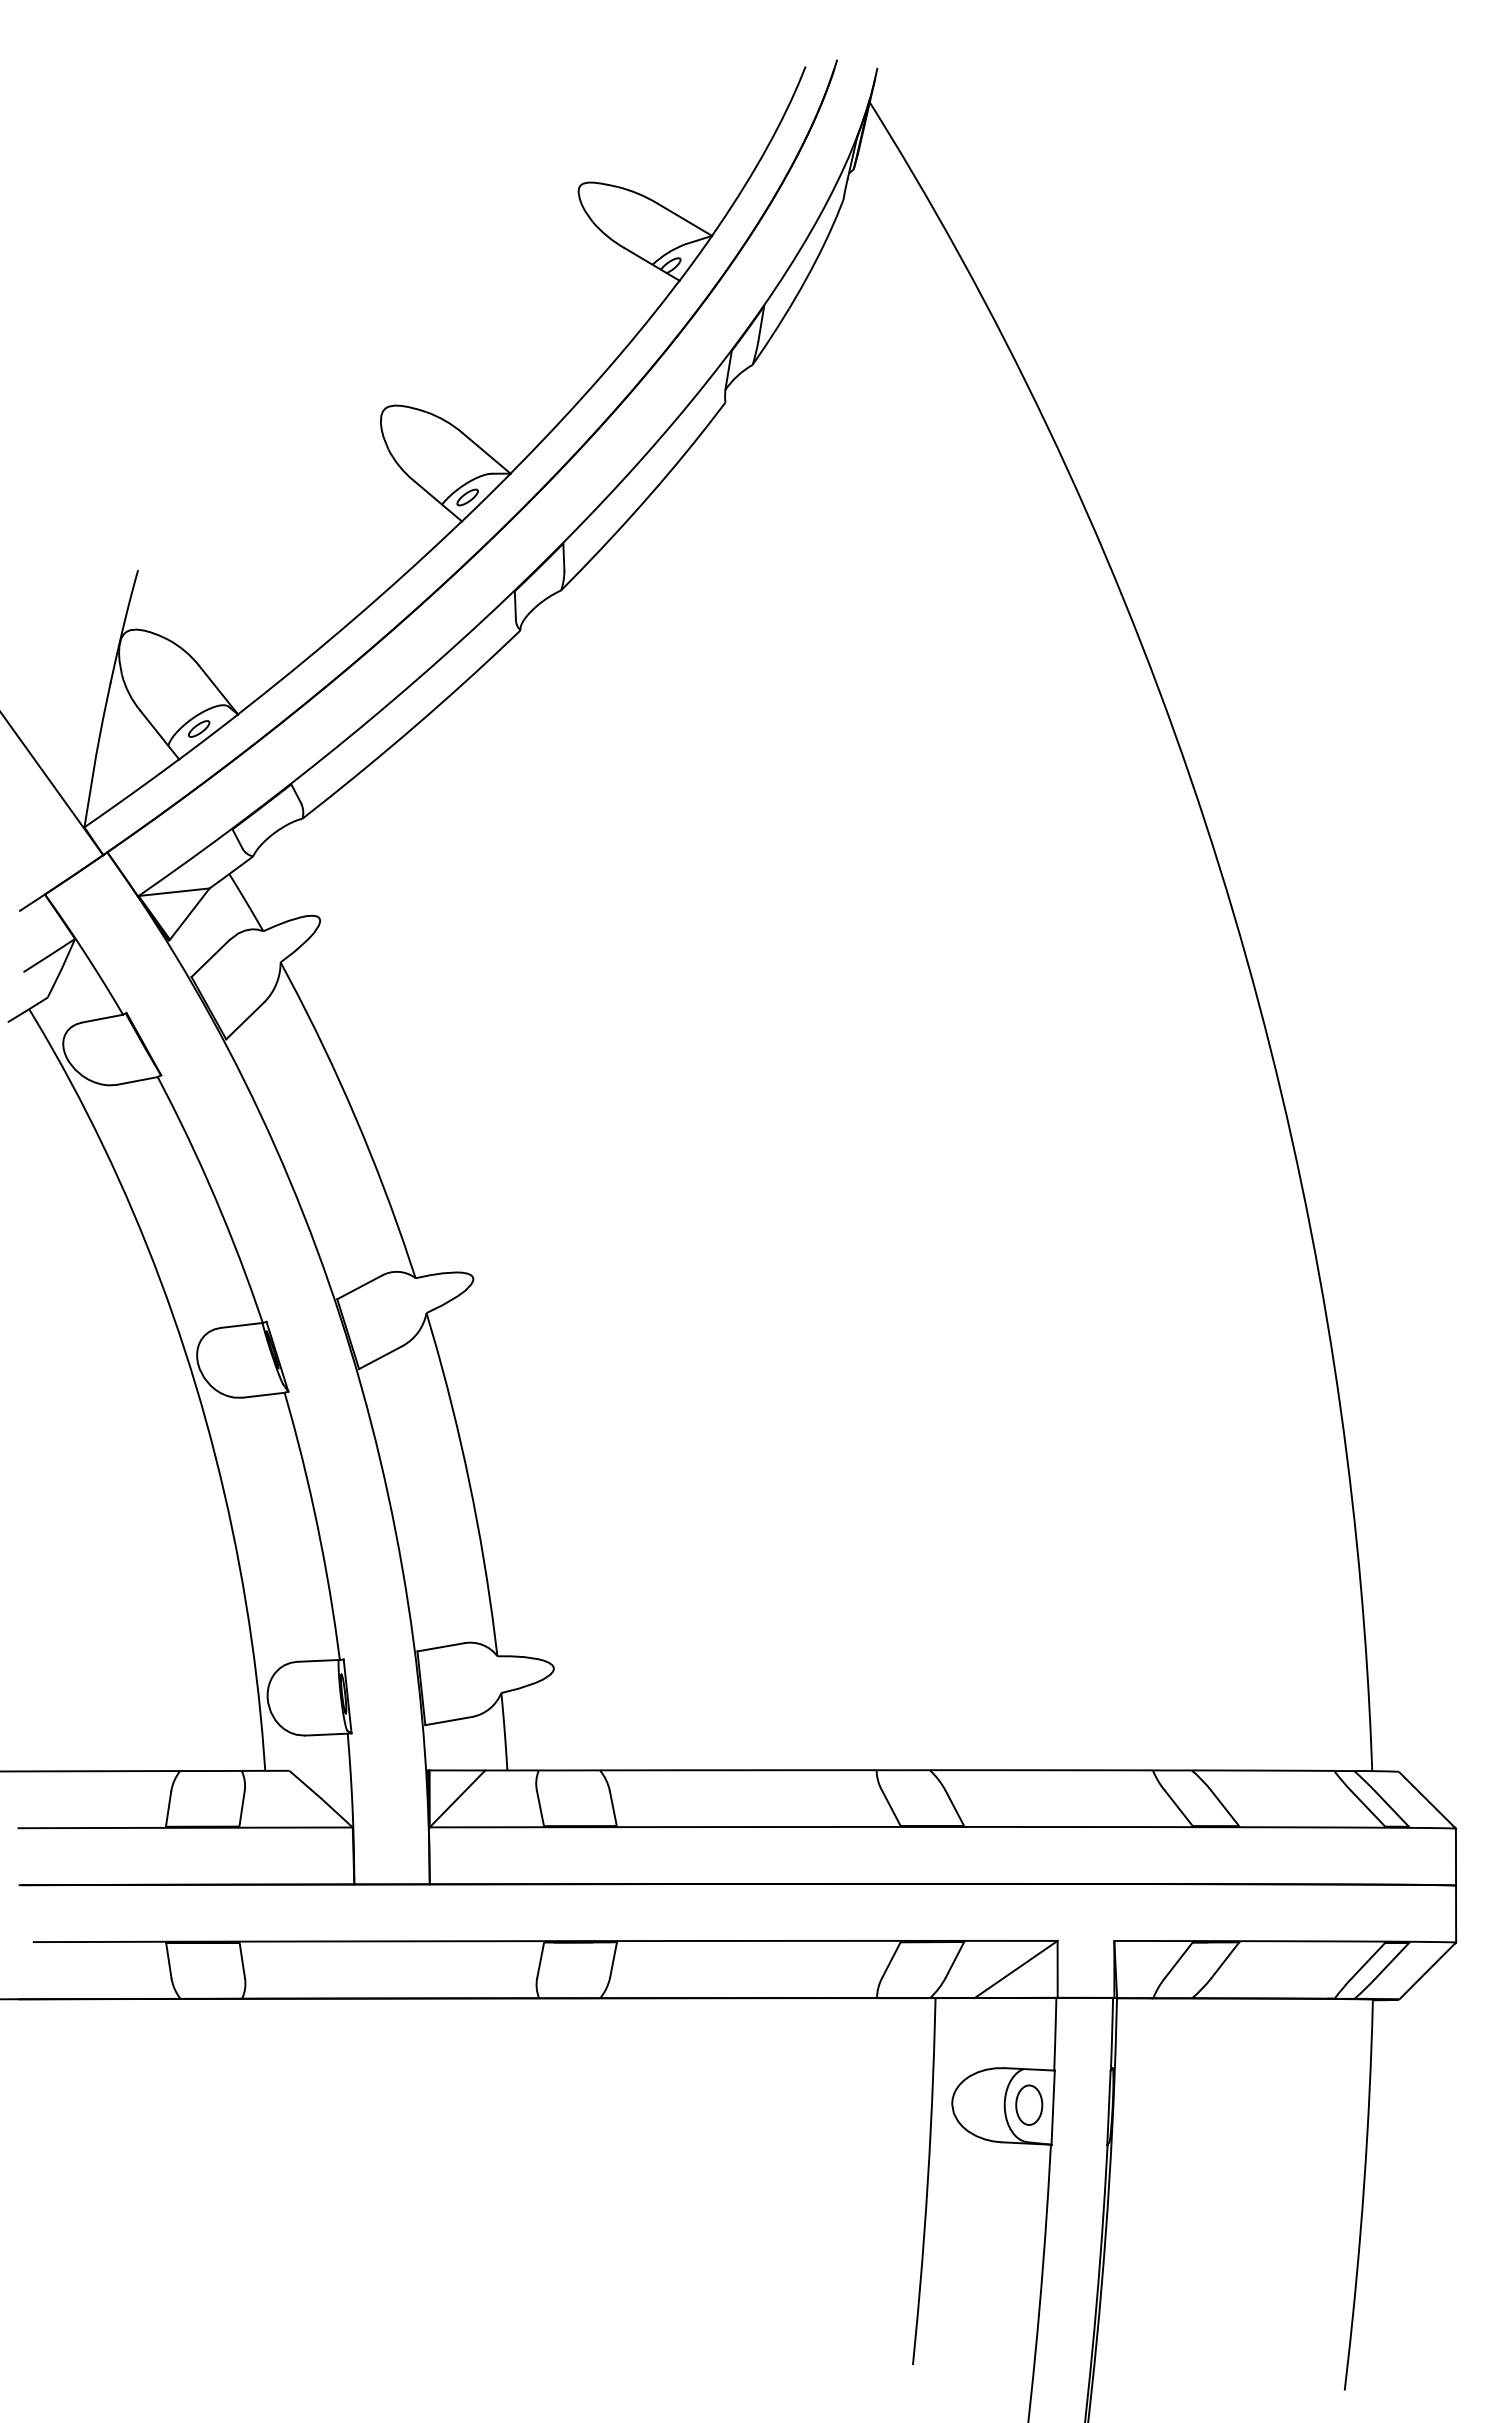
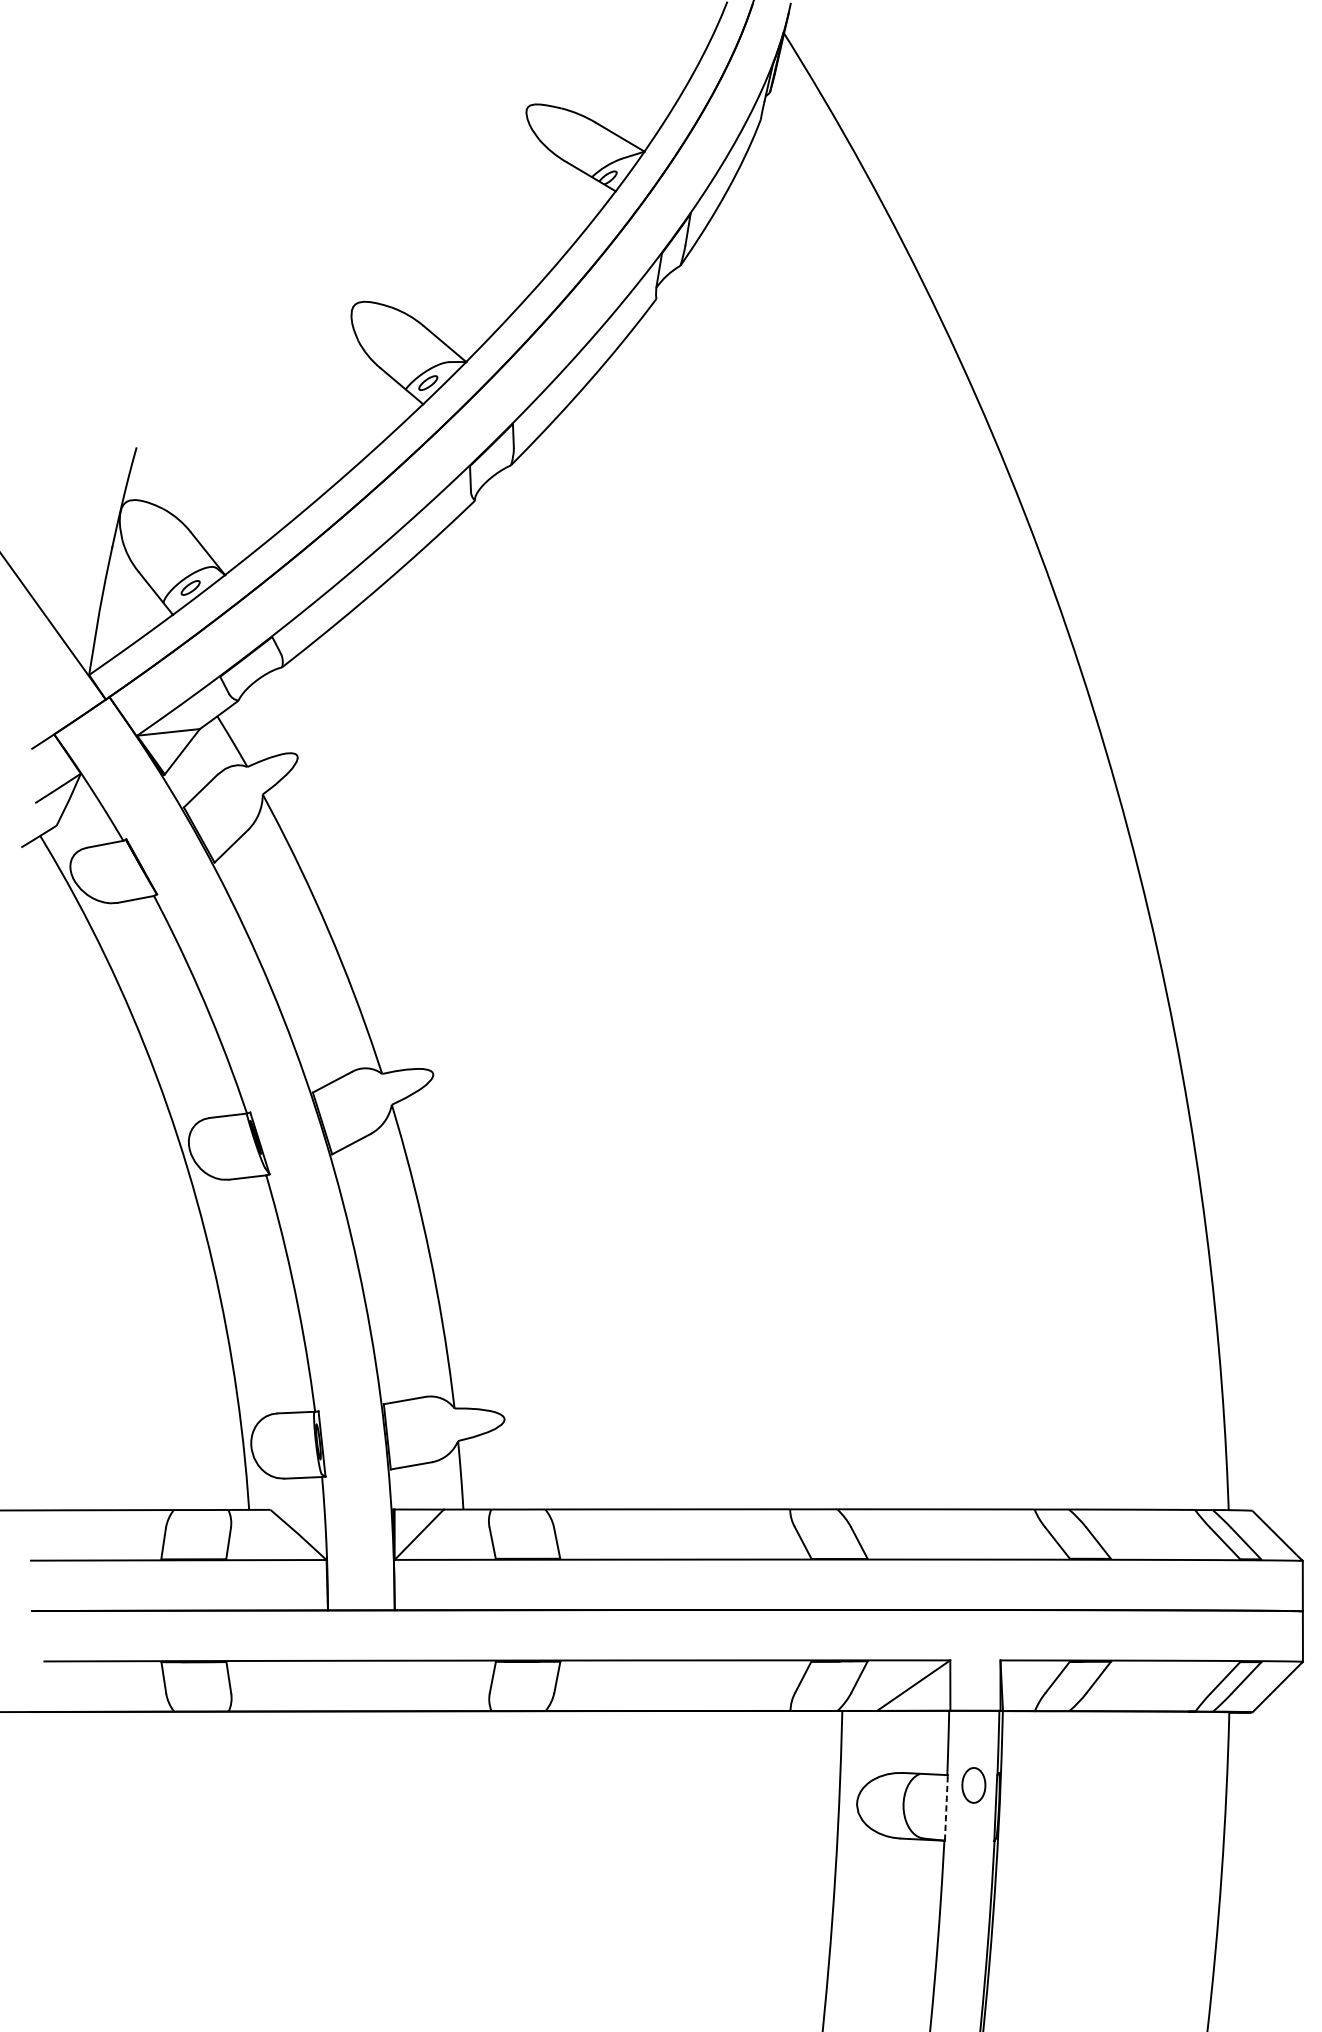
part: (1029, 2104) -> (974, 1784), moved
line: (1053, 2107) -> (946, 1807), solid -> dashed

